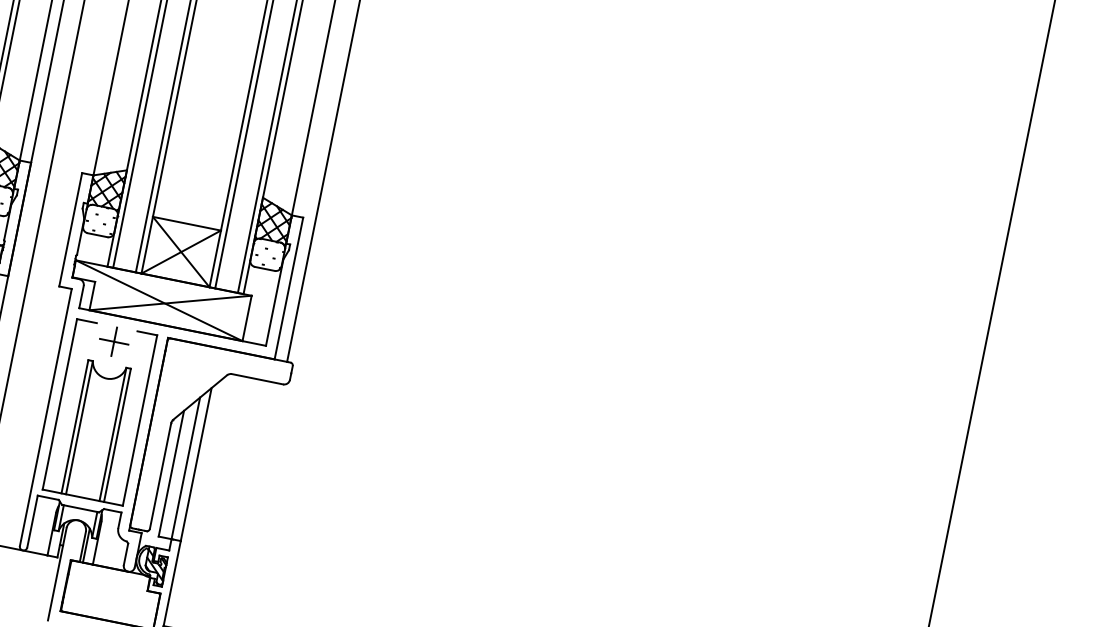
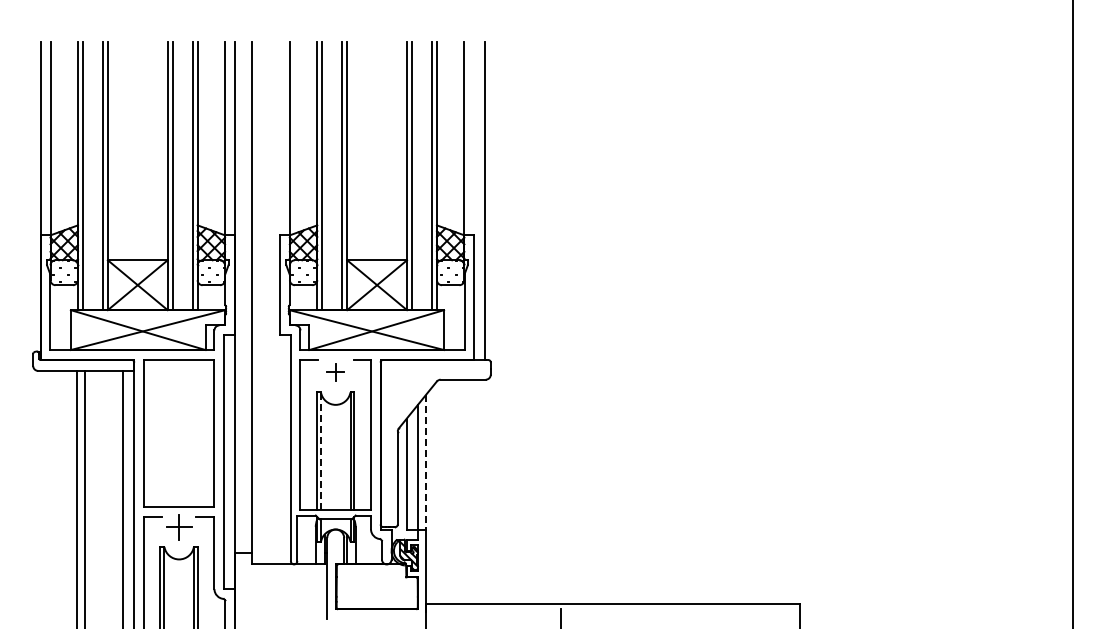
part: (113, 341) -> (335, 372), size x0.7
line: (79, 428) -> (321, 451), solid -> dashed
line: (195, 464) -> (425, 462), solid -> dashed

